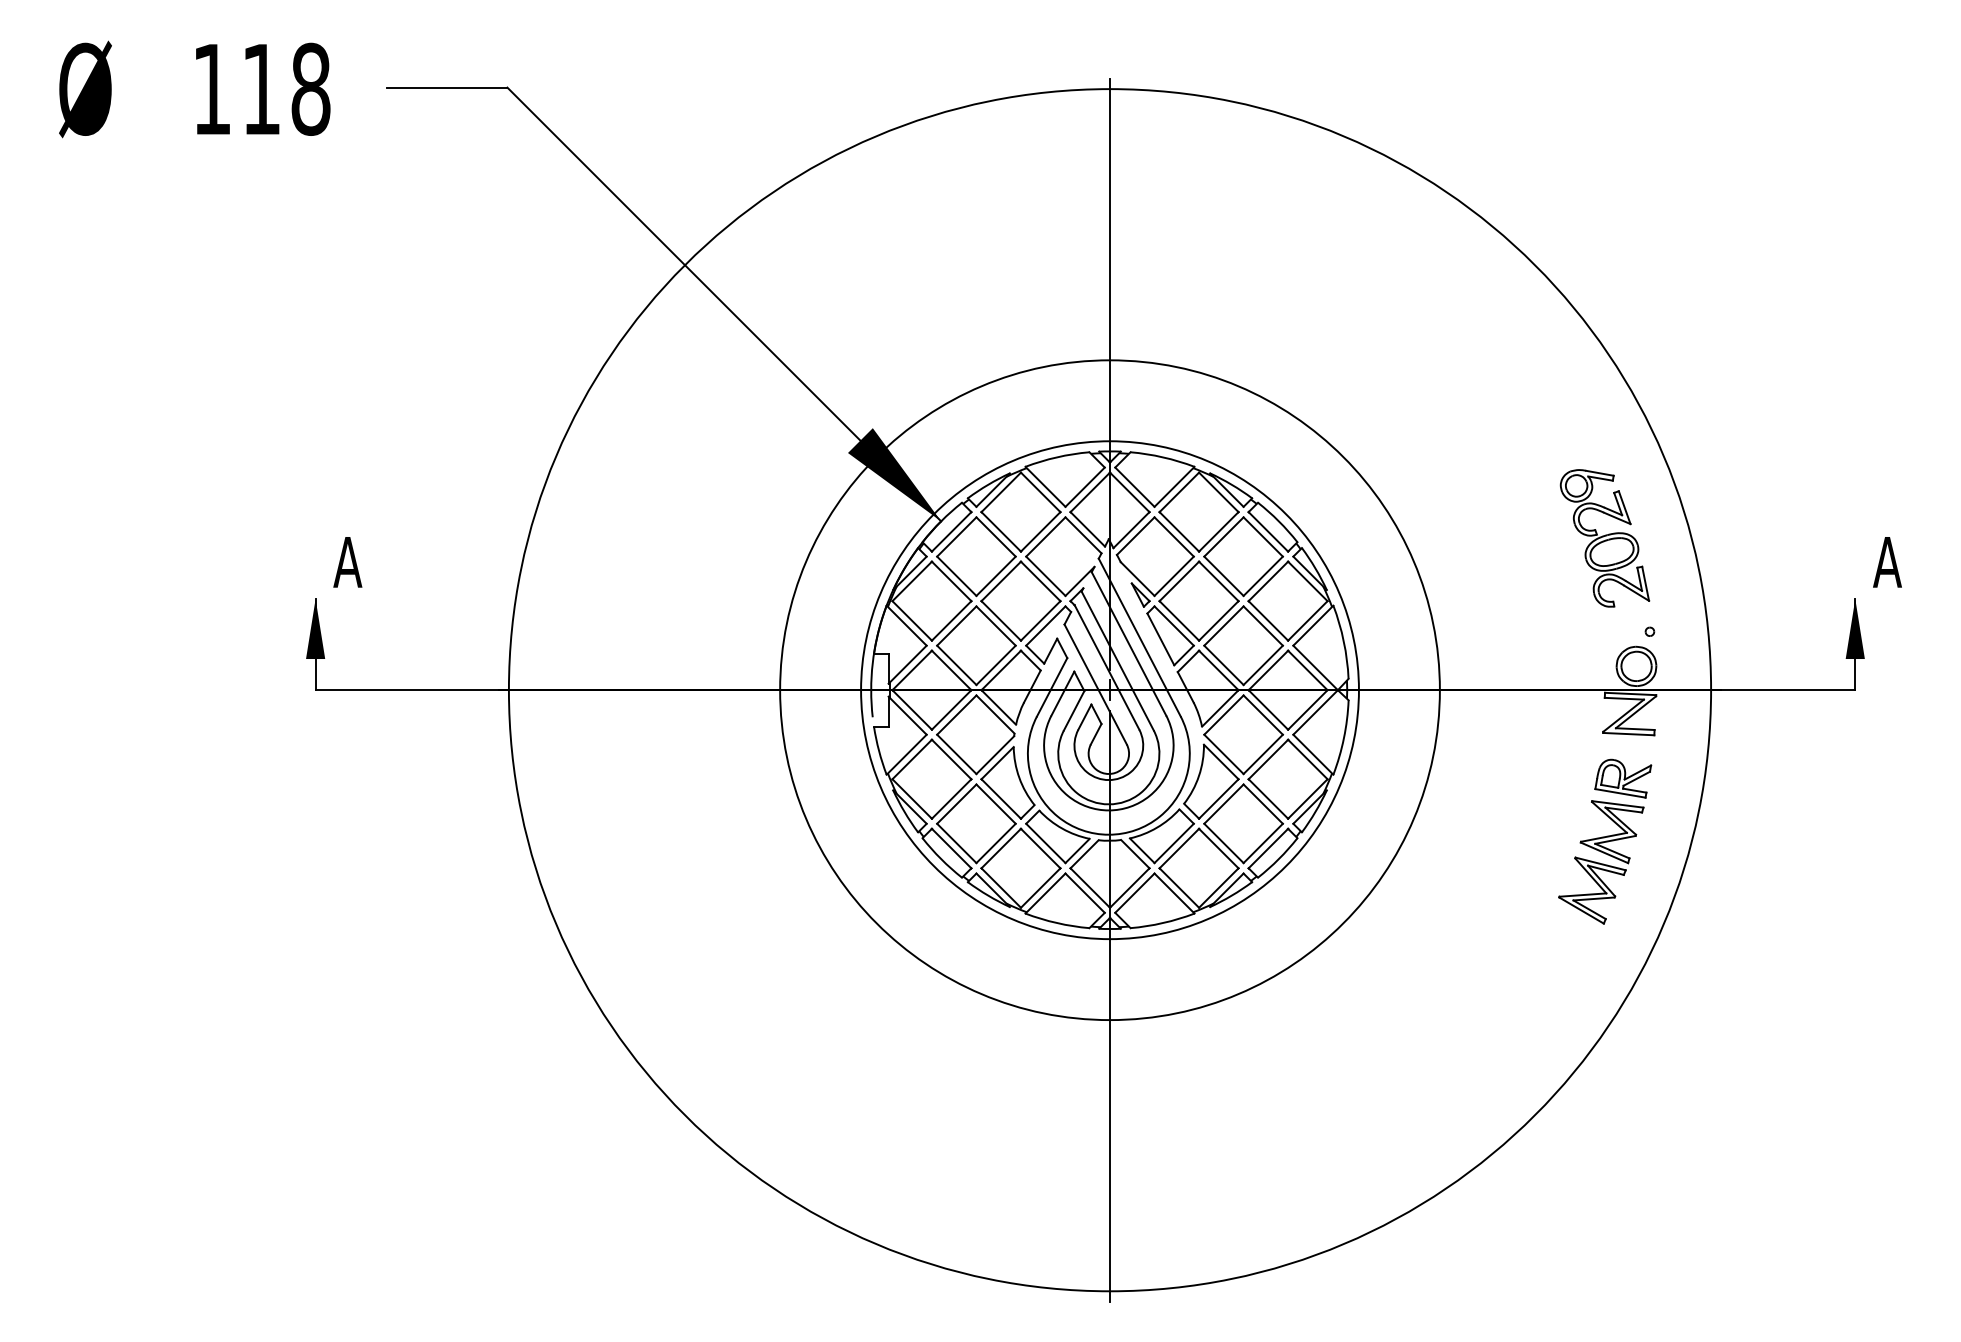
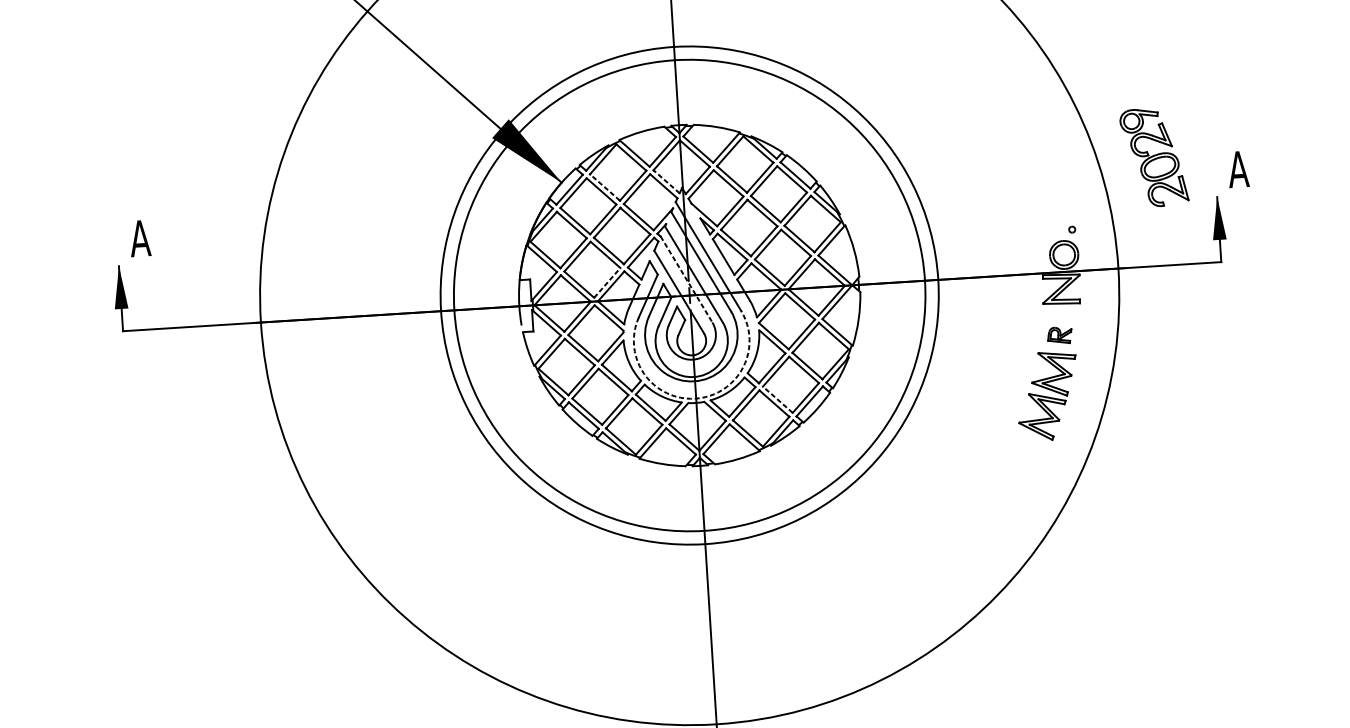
line: (1087, 529) -> (666, 181), solid -> dashed
line: (1001, 531) -> (605, 187), solid -> dashed
part: (1604, 538) -> (1154, 157), moved
line: (996, 665) -> (607, 283), solid -> dashed
line: (1107, 667) -> (686, 279), solid -> dashed
circle: (1109, 690) -> (689, 295), size x1.4
part: (1623, 778) -> (1059, 335), size x0.6
arc: (1108, 834) -> (695, 398), solid -> dashed
line: (1223, 843) -> (777, 399), solid -> dashed

